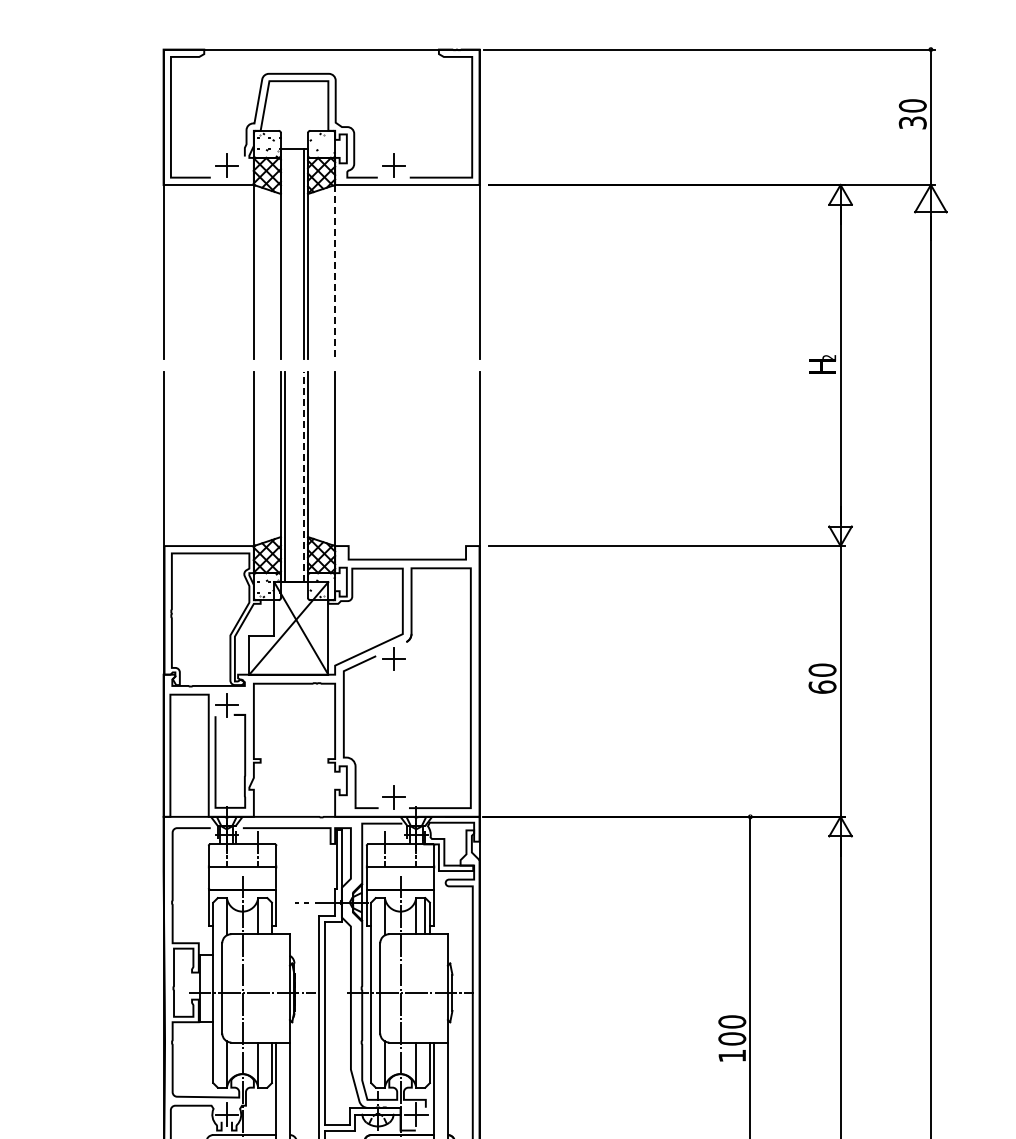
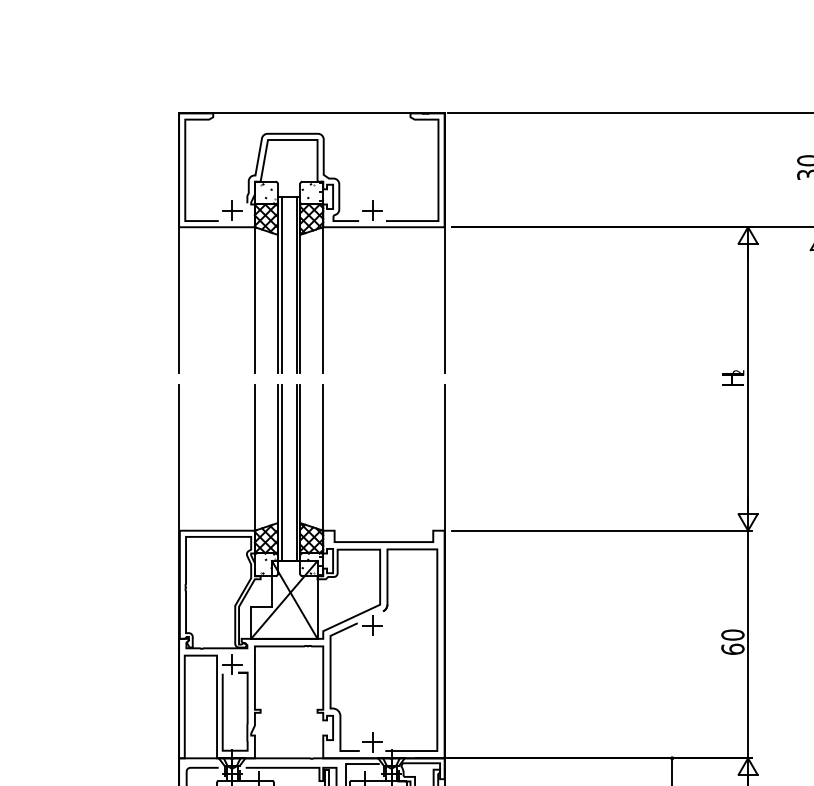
line: (285, 253) -> (281, 284), added
line: (335, 271) -> (323, 299), dashed -> solid
line: (303, 477) -> (296, 473), dashed -> solid

